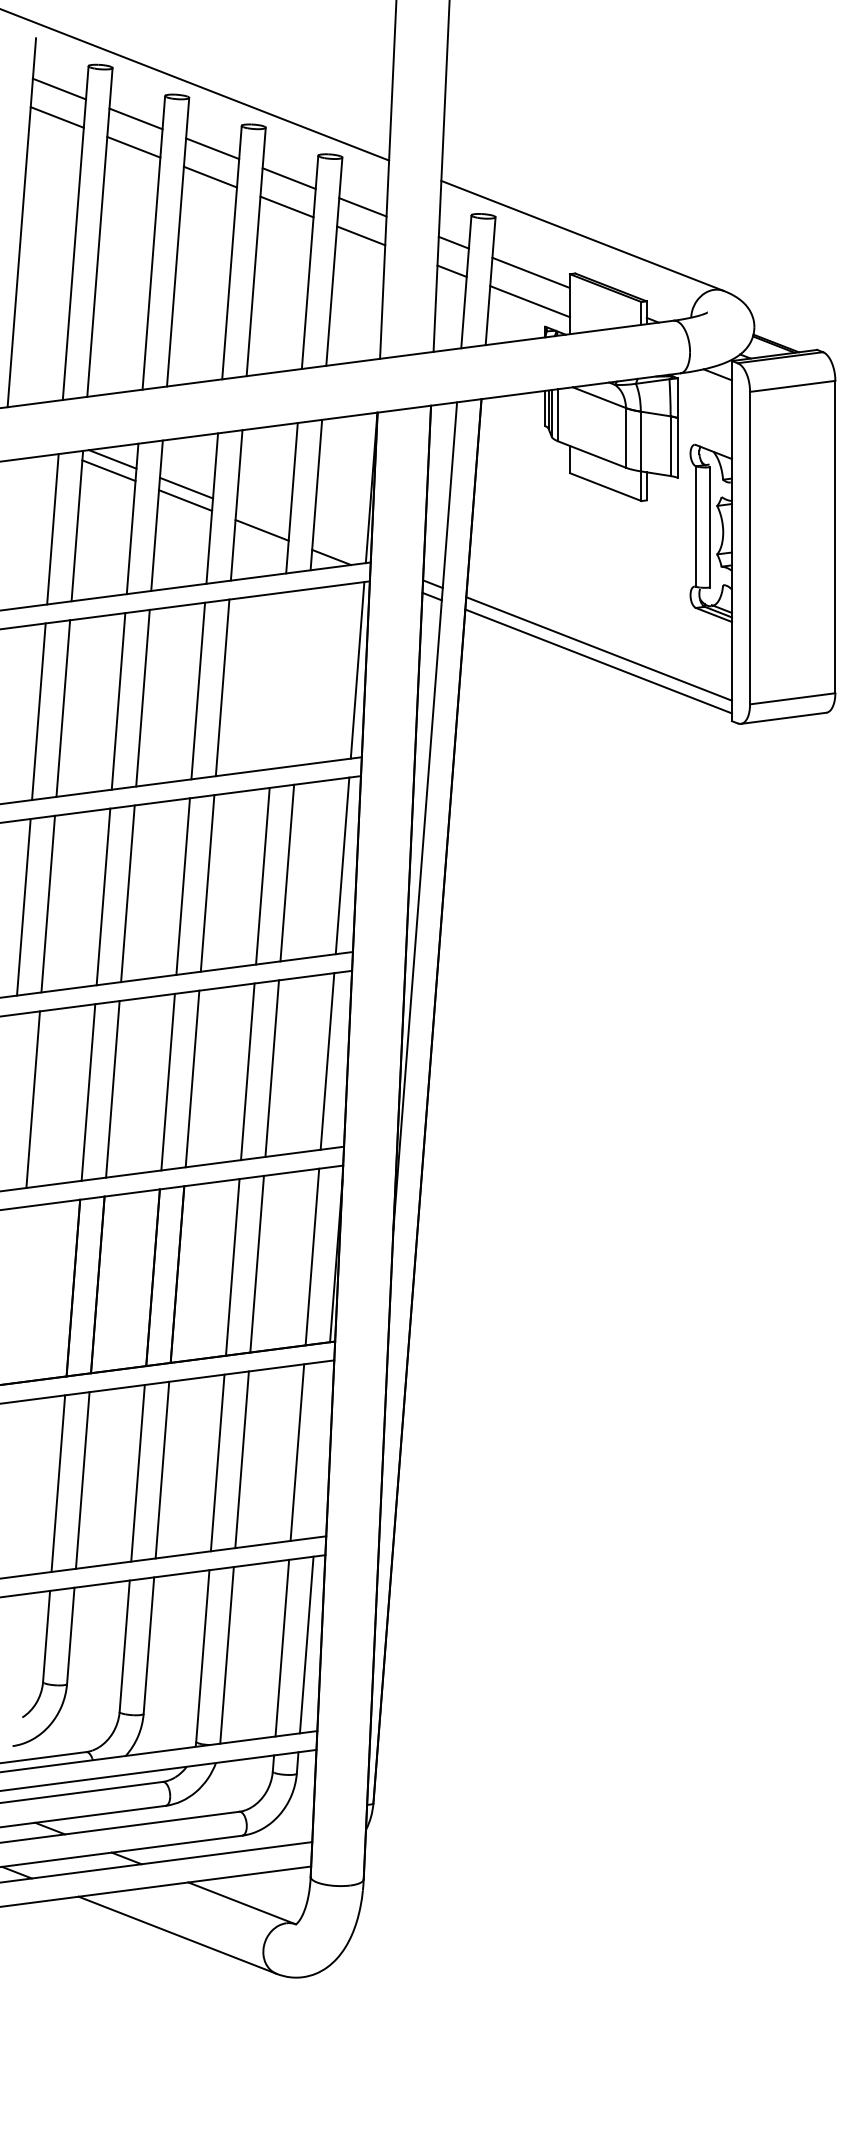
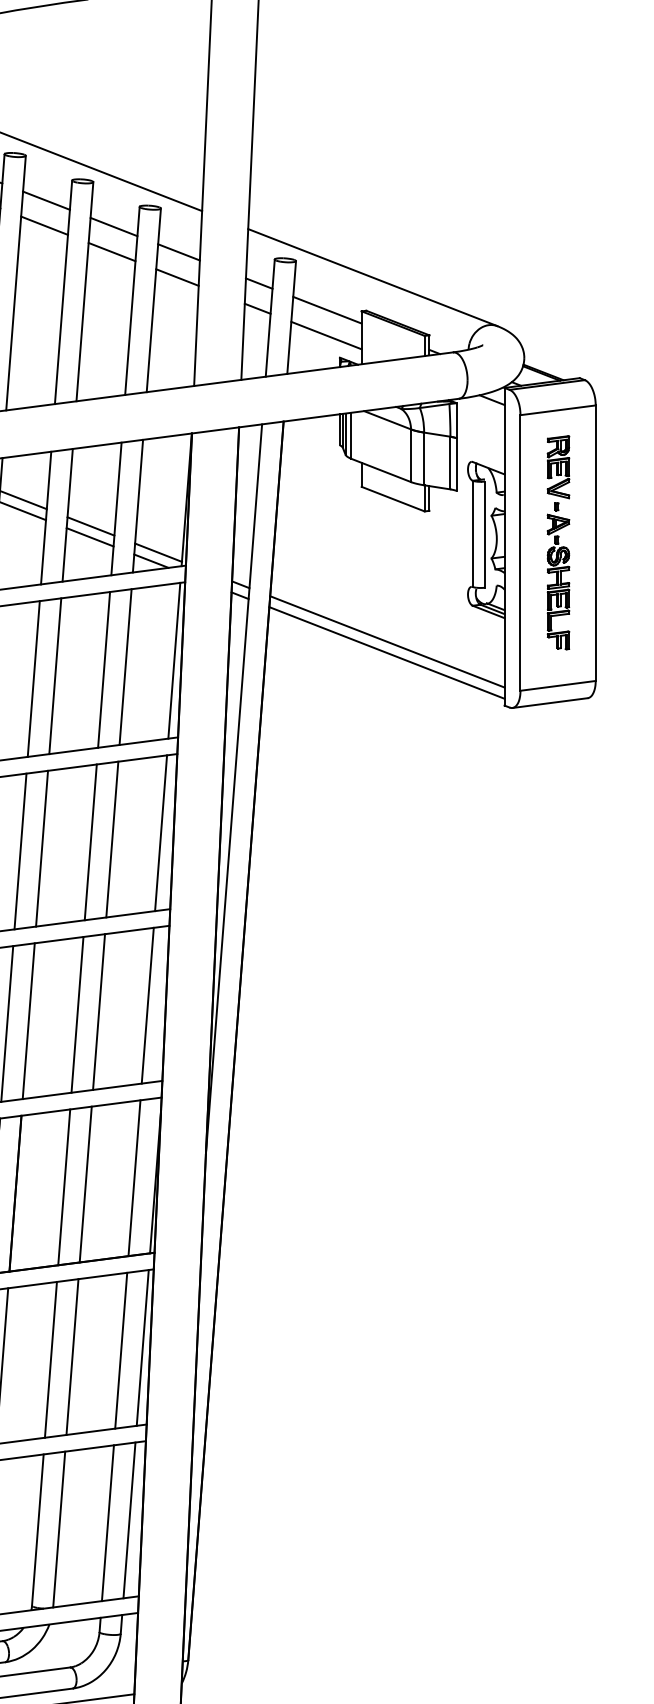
line: (262, 517) -> (90, 525), added
part: (793, 536) -> (558, 542), added
line: (339, 547) -> (158, 552), added
line: (302, 677) -> (125, 667), added
line: (277, 680) -> (103, 669), added
line: (321, 1449) -> (142, 1347), added

